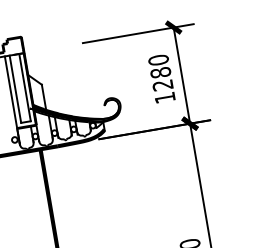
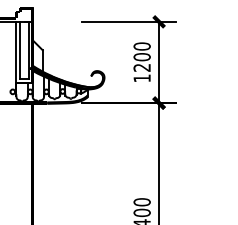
text: (160, 73) -> (141, 57), 1280 -> 1200

